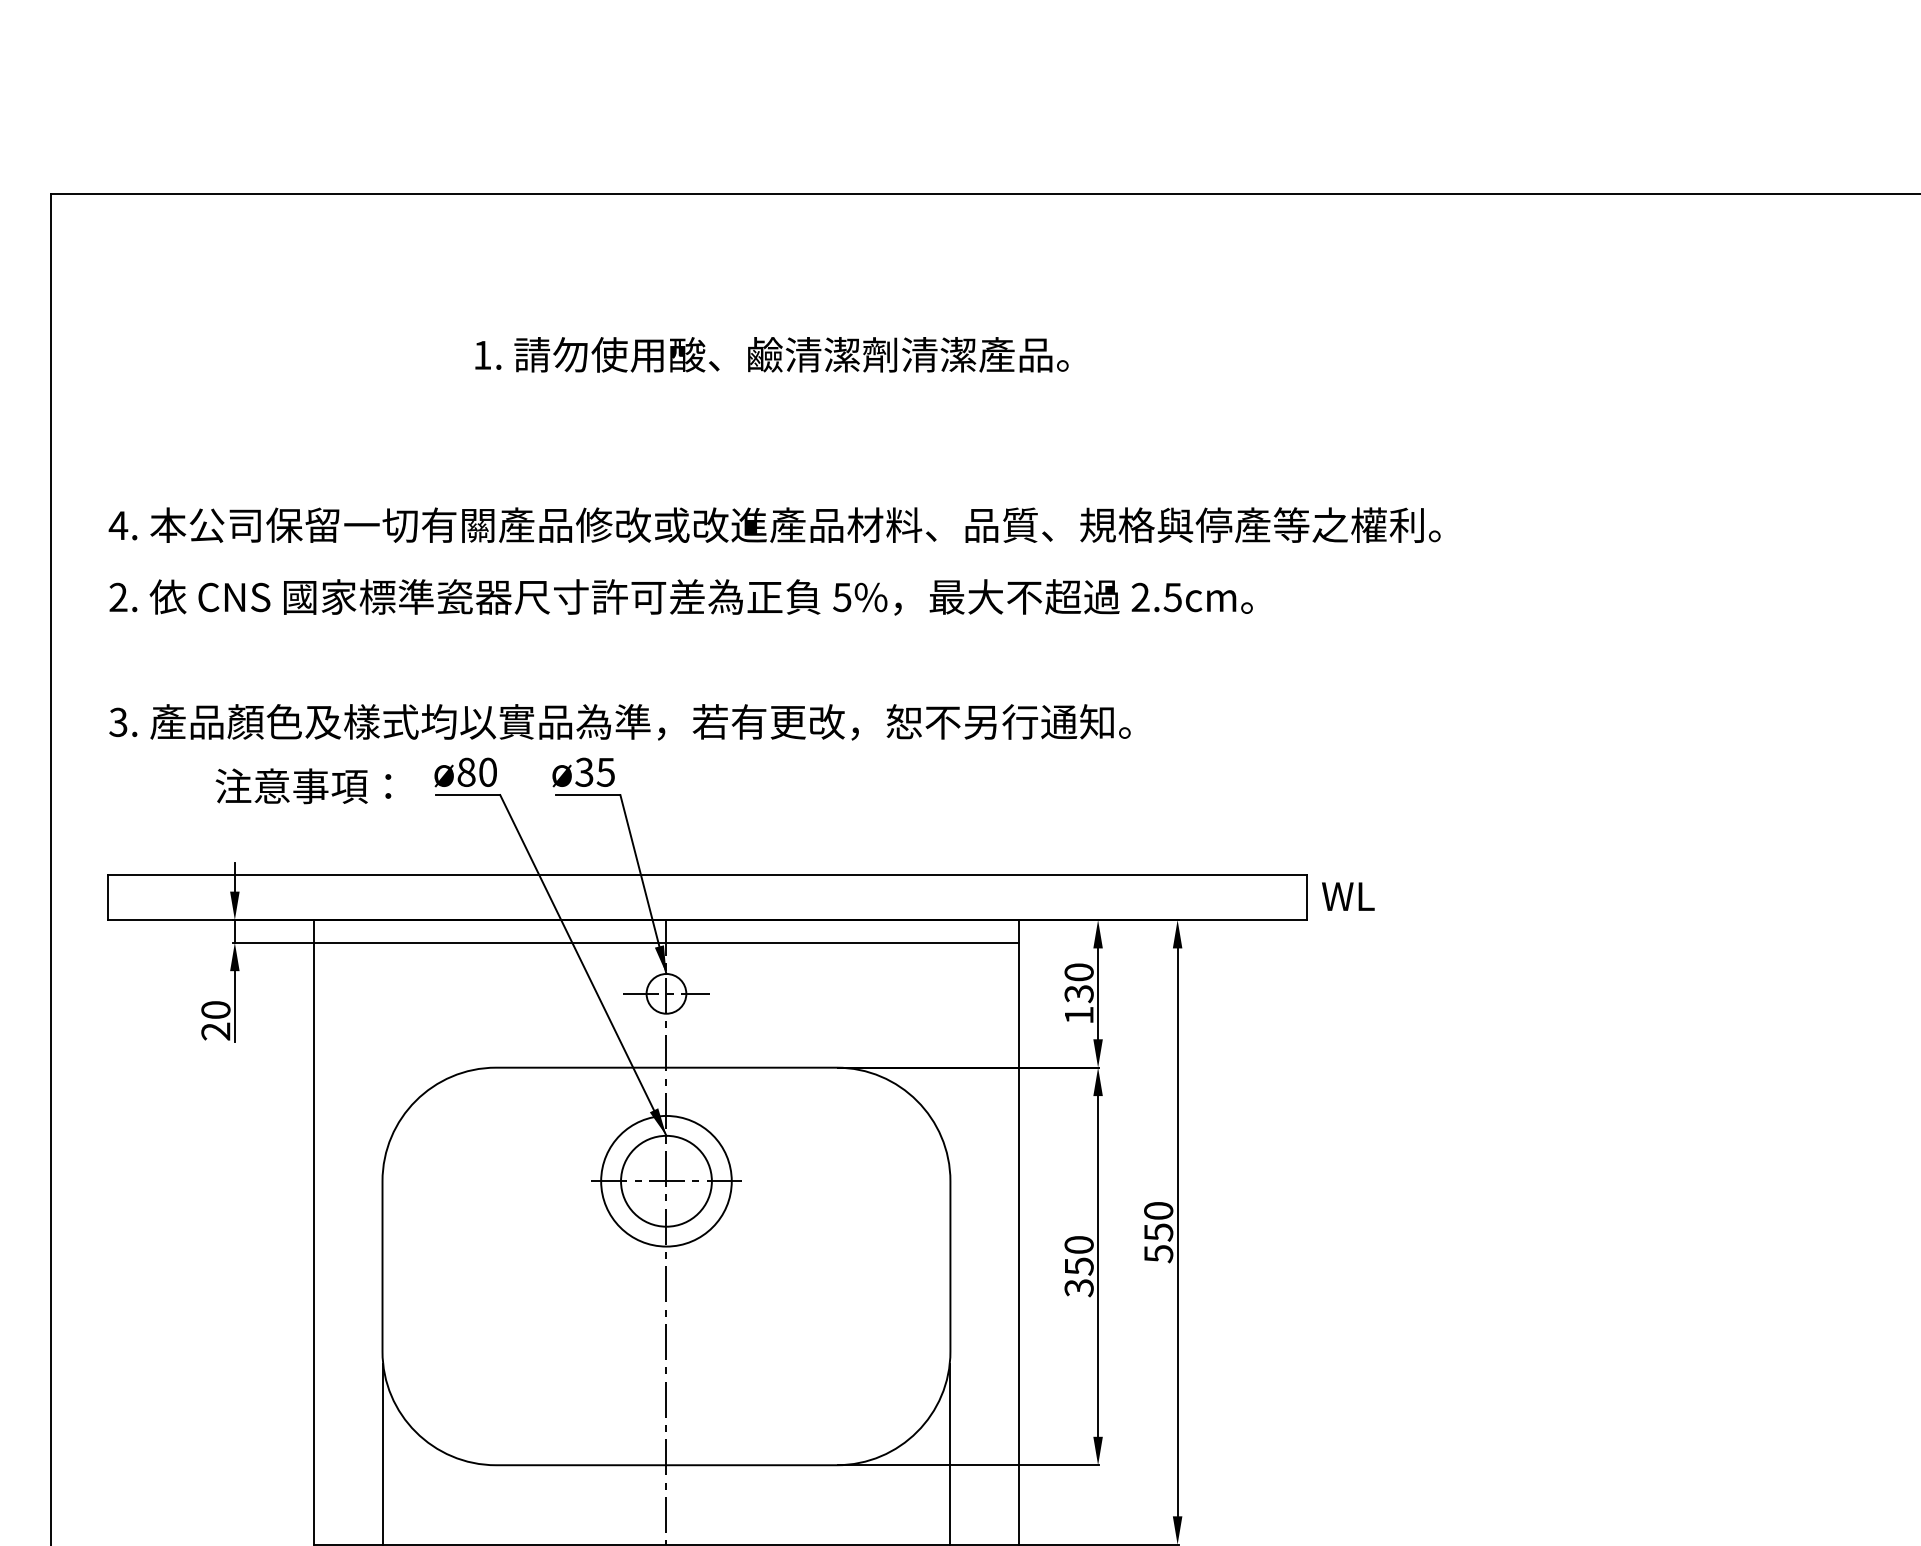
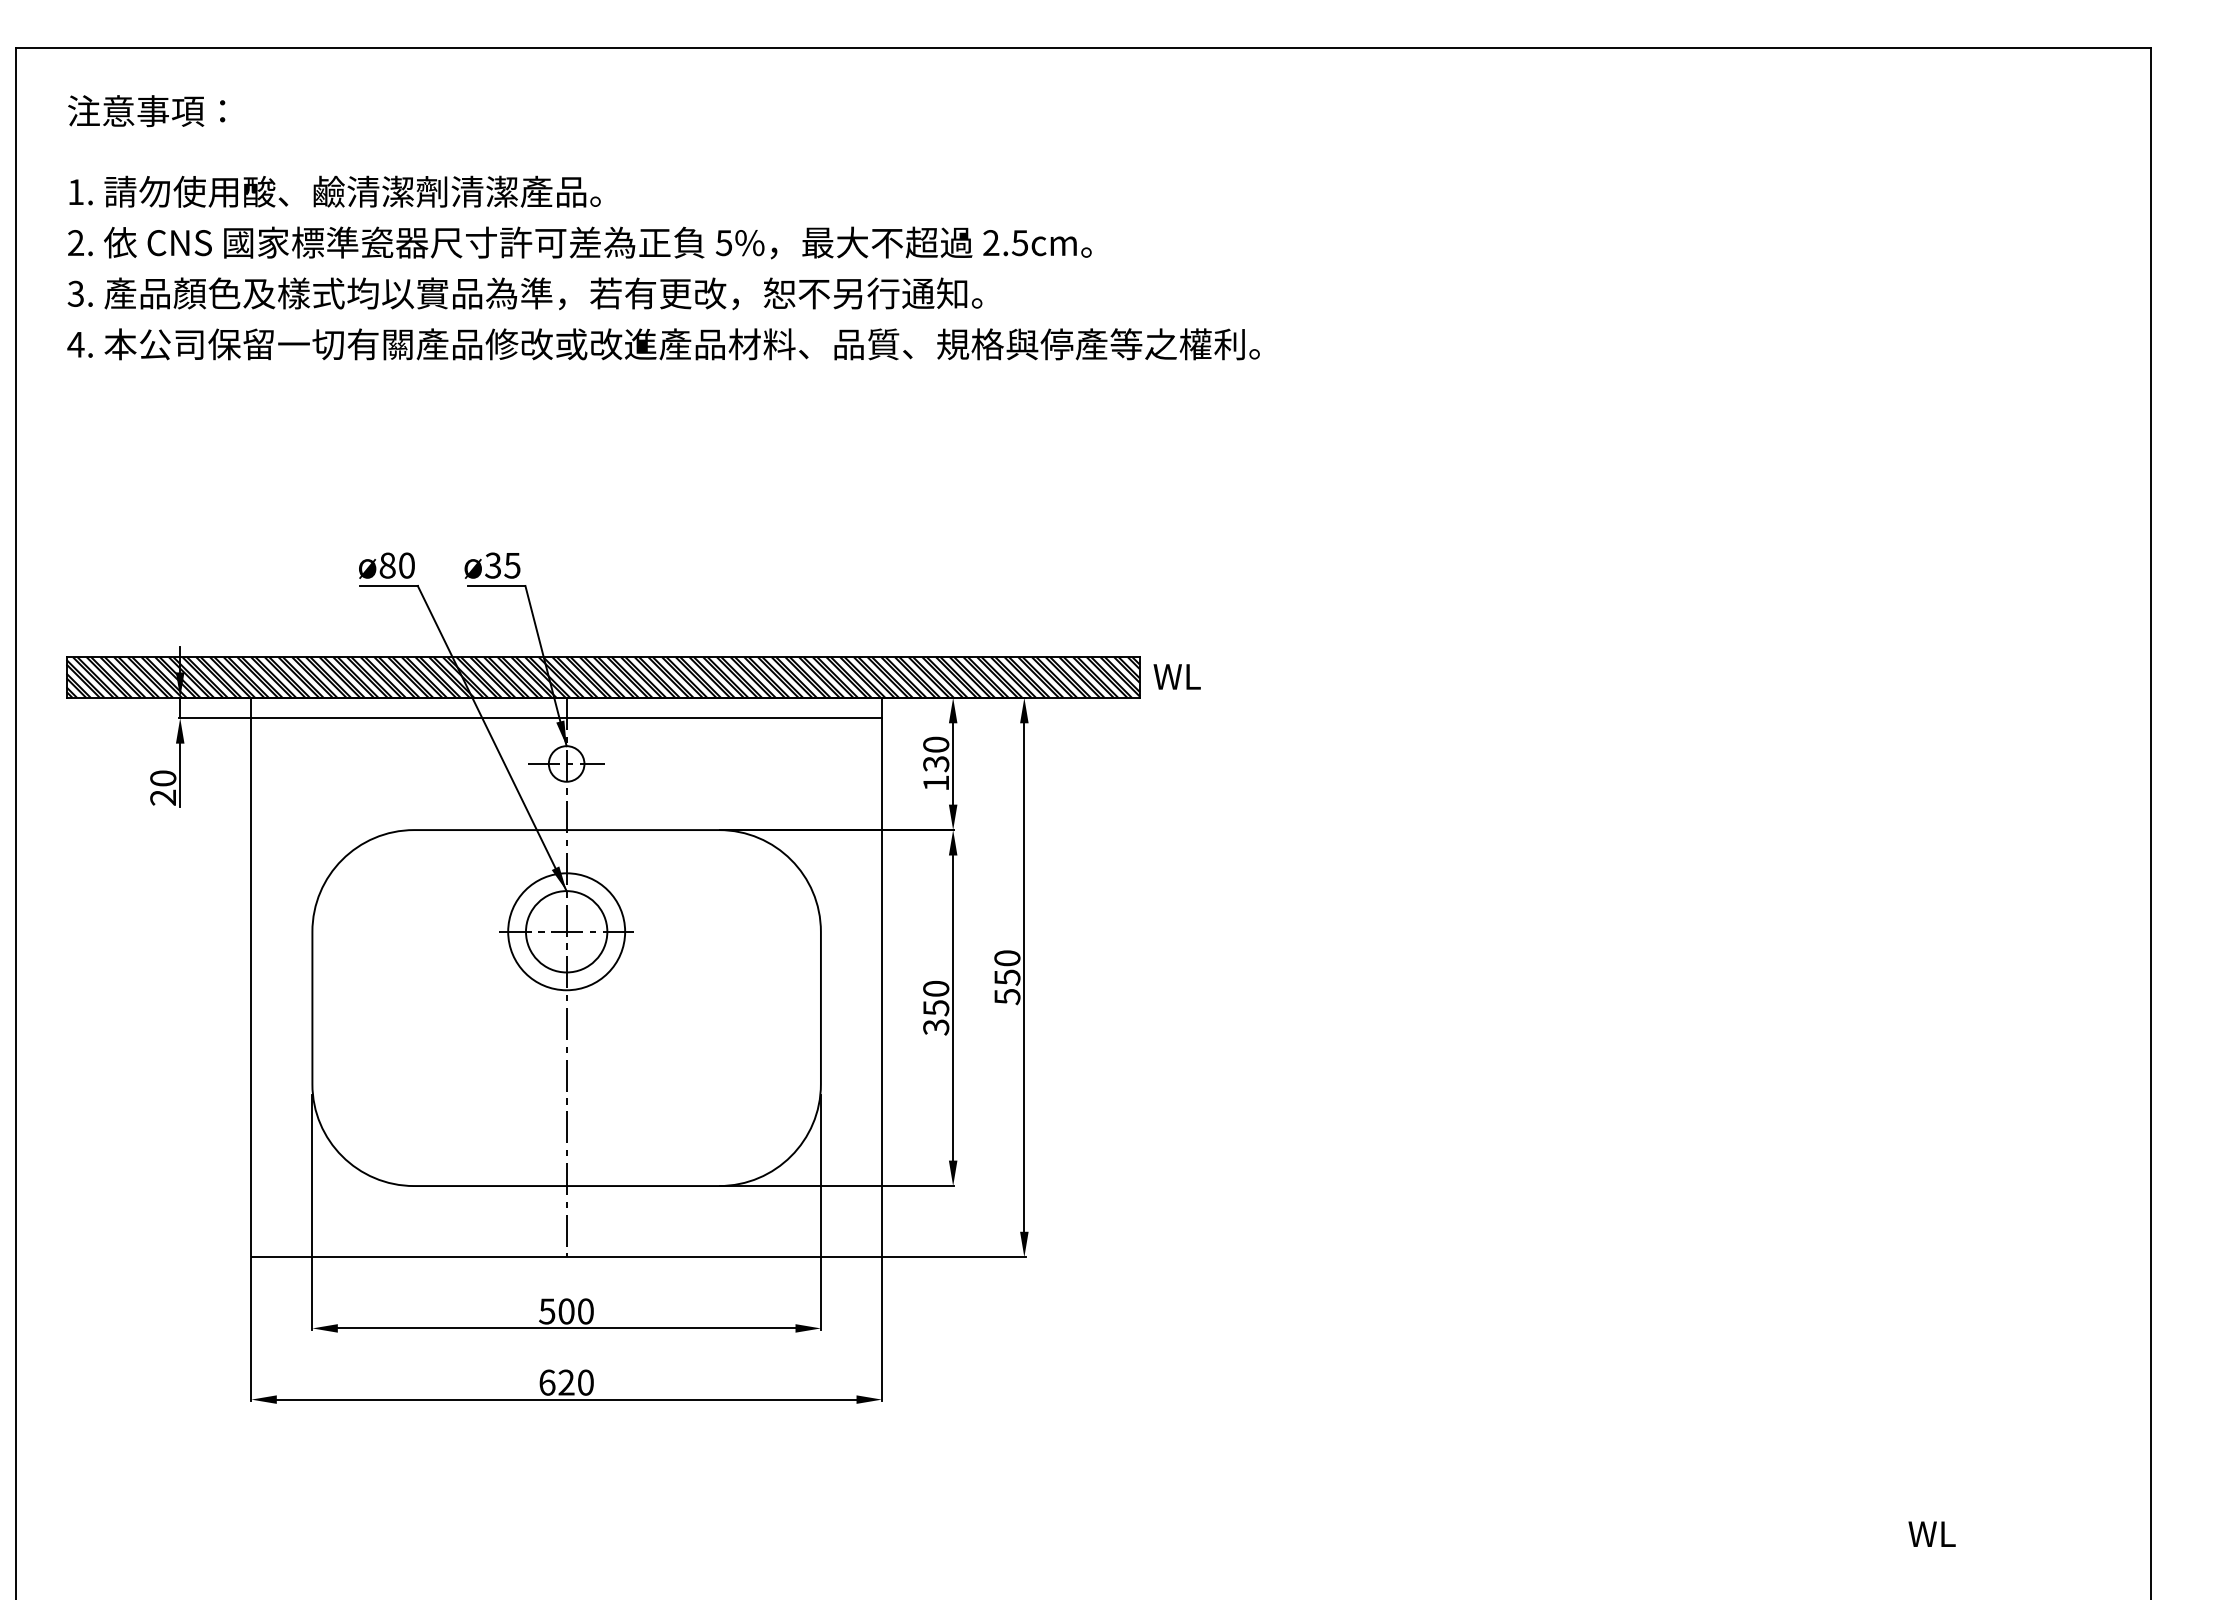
text: (771, 354) -> (334, 191), moved
text: (680, 596) -> (579, 242), moved
text: (619, 721) -> (524, 293), moved
text: (303, 786) -> (146, 111), moved
hatch: (706, 897) -> (602, 677), added

